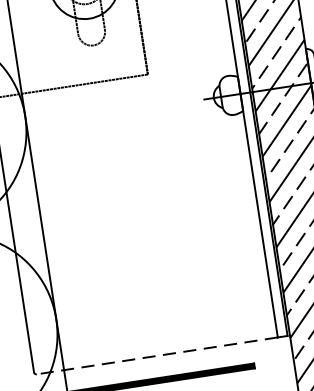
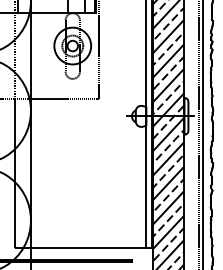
line: (155, 355) -> (80, 247), dashed -> solid

